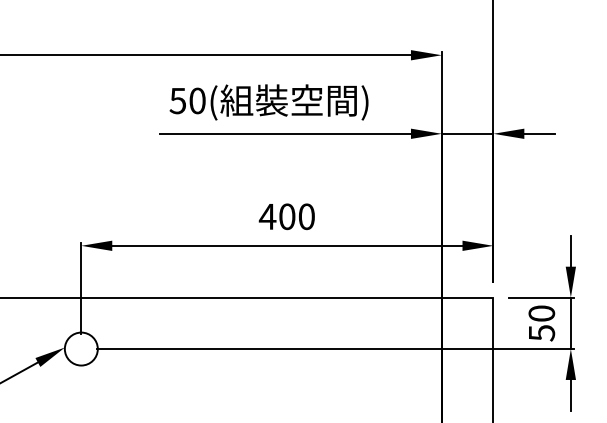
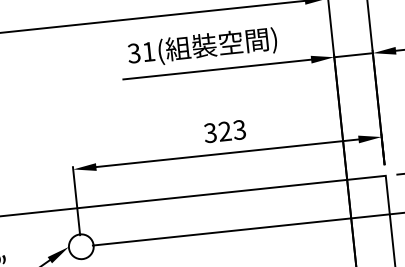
text: (187, 100) -> (141, 52), 50( -> 31(
text: (286, 216) -> (224, 131), 400 -> 323

